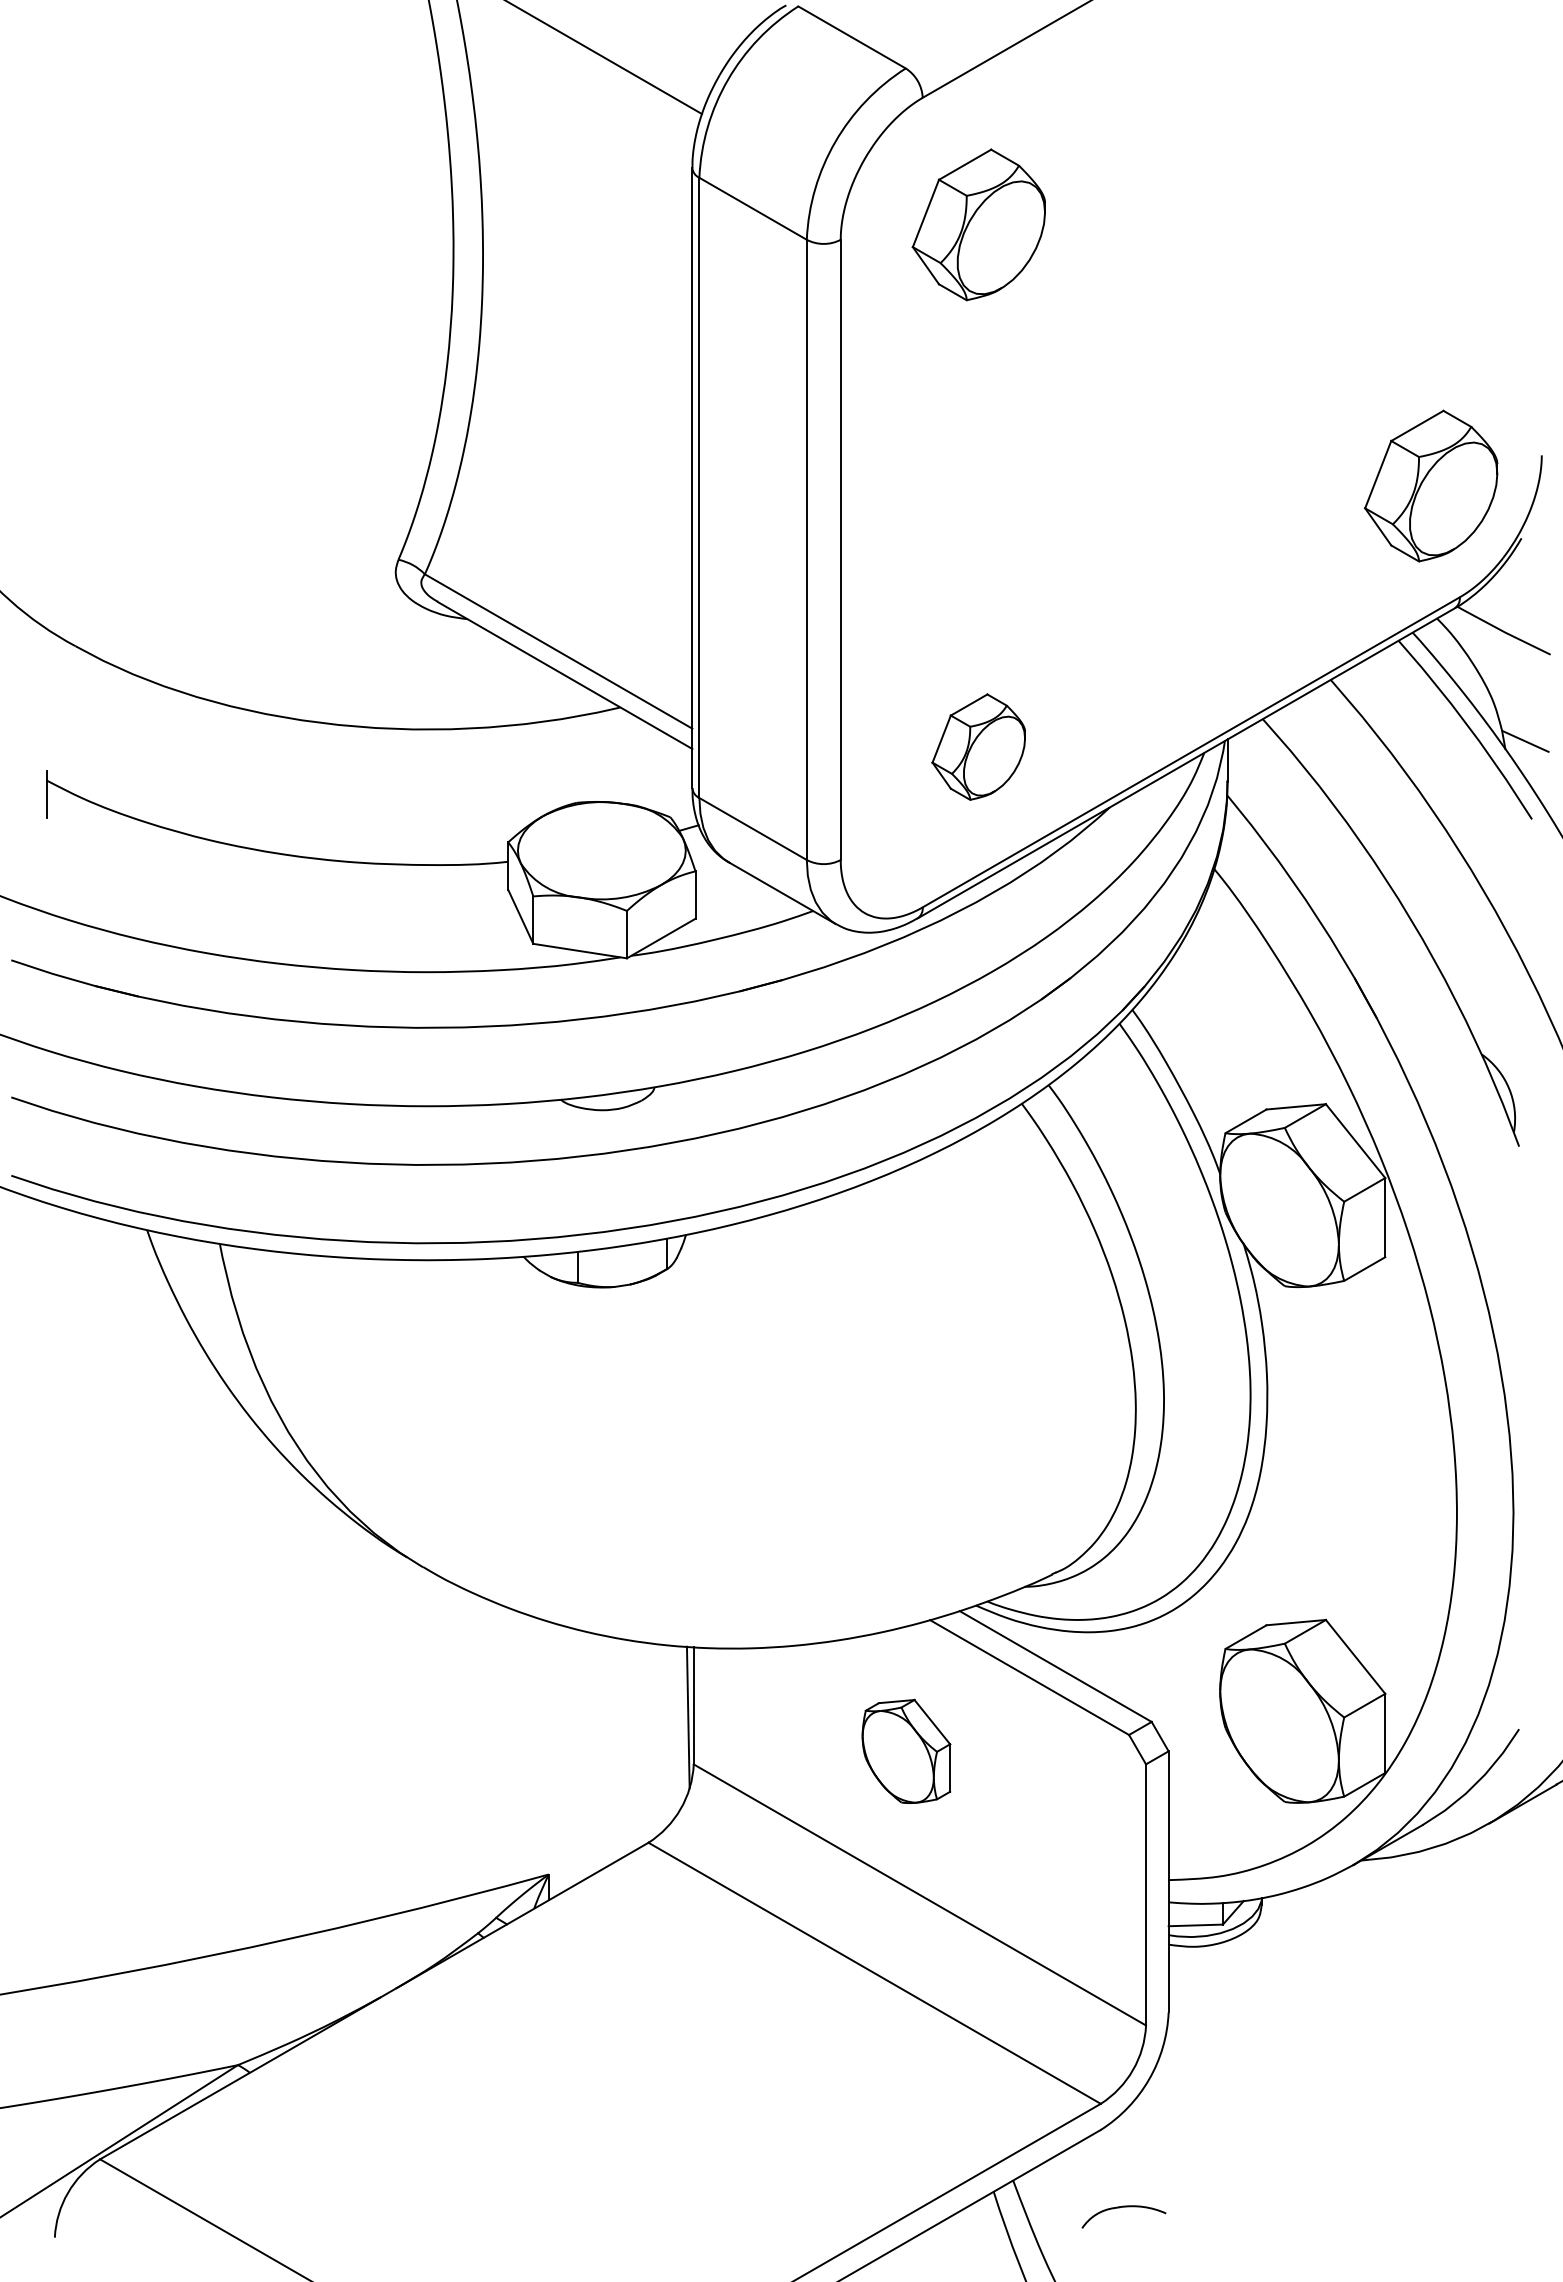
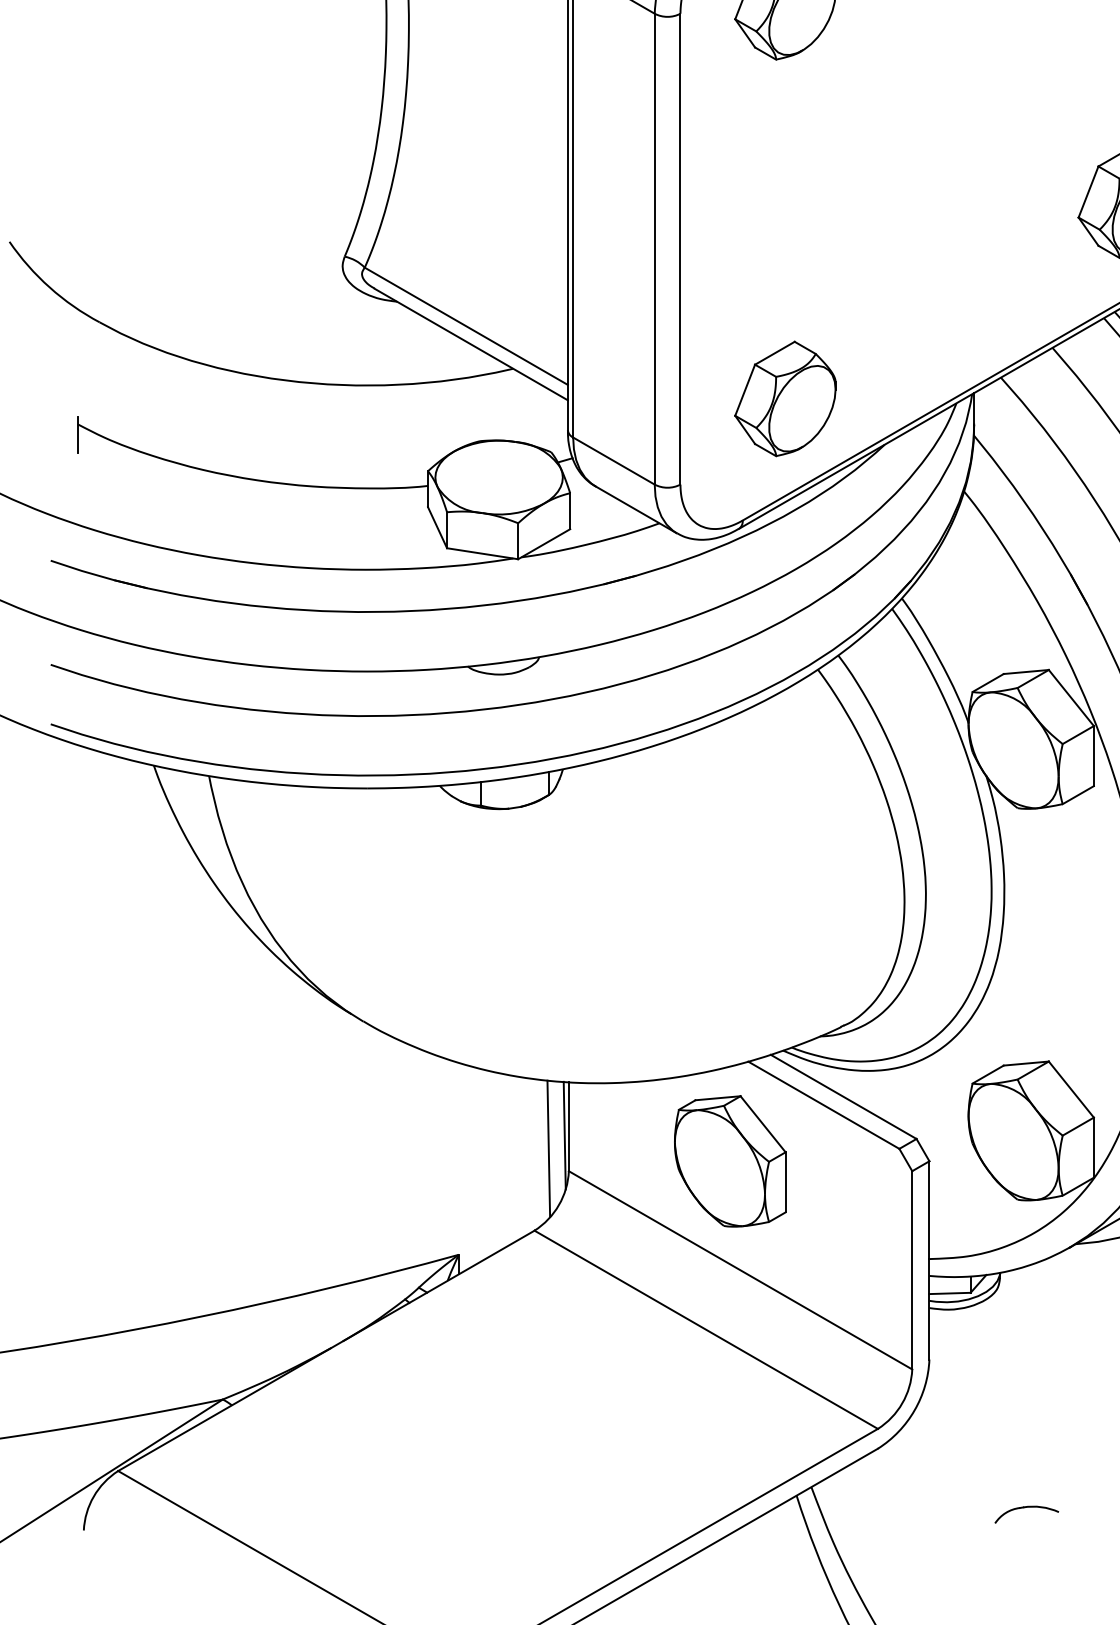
part: (978, 746) -> (785, 398), size x1.43
line: (667, 1734) -> (548, 1148), added
part: (906, 1751) -> (730, 1161), size x1.67
part: (1119, 2208) -> (1023, 1508), moved

